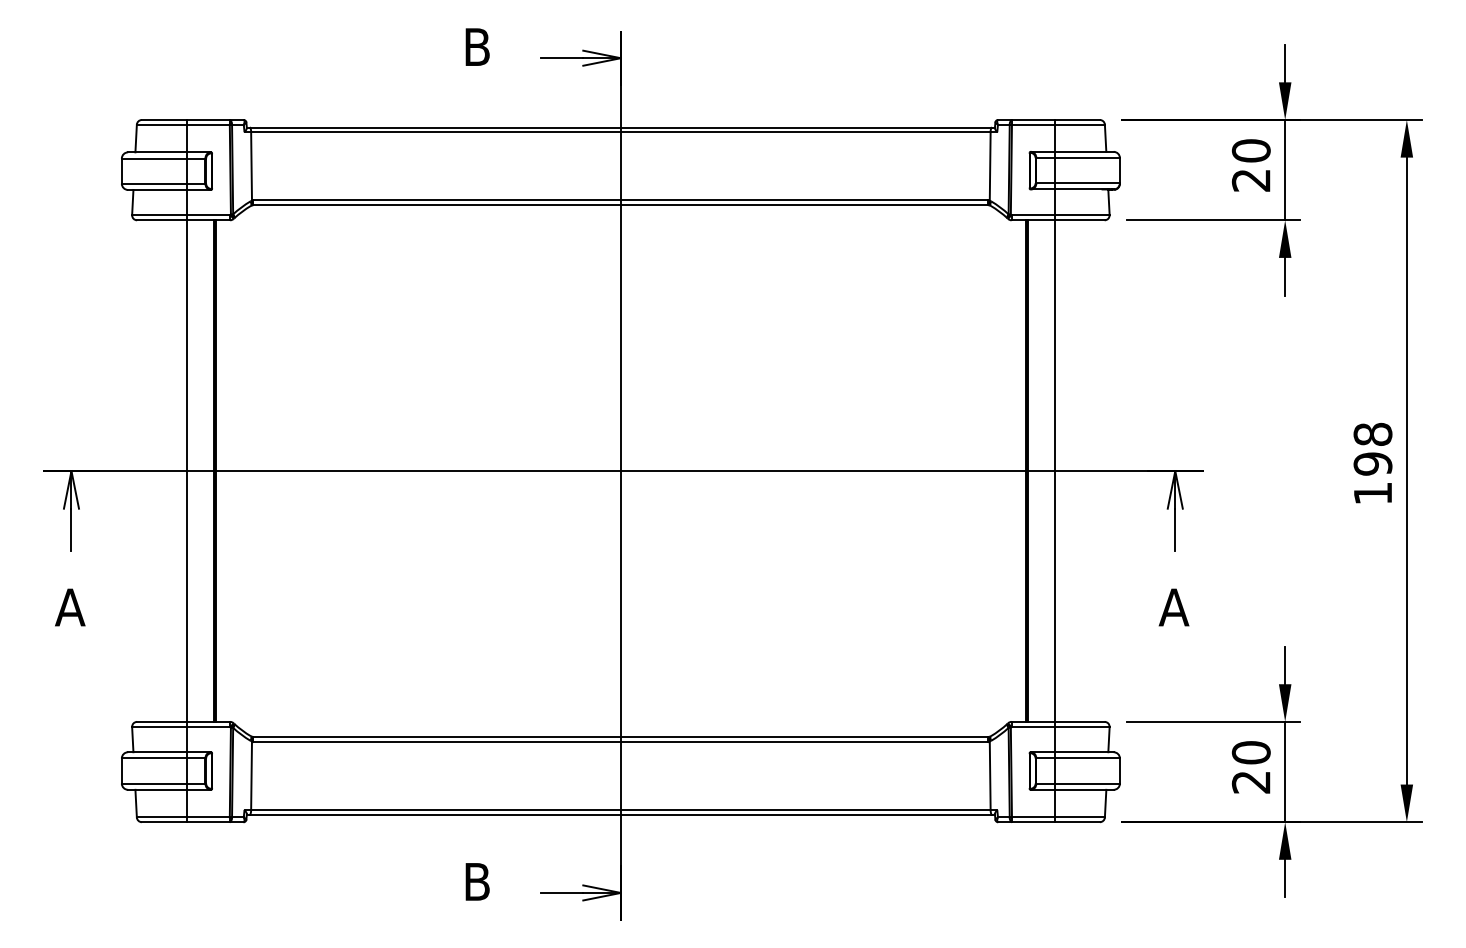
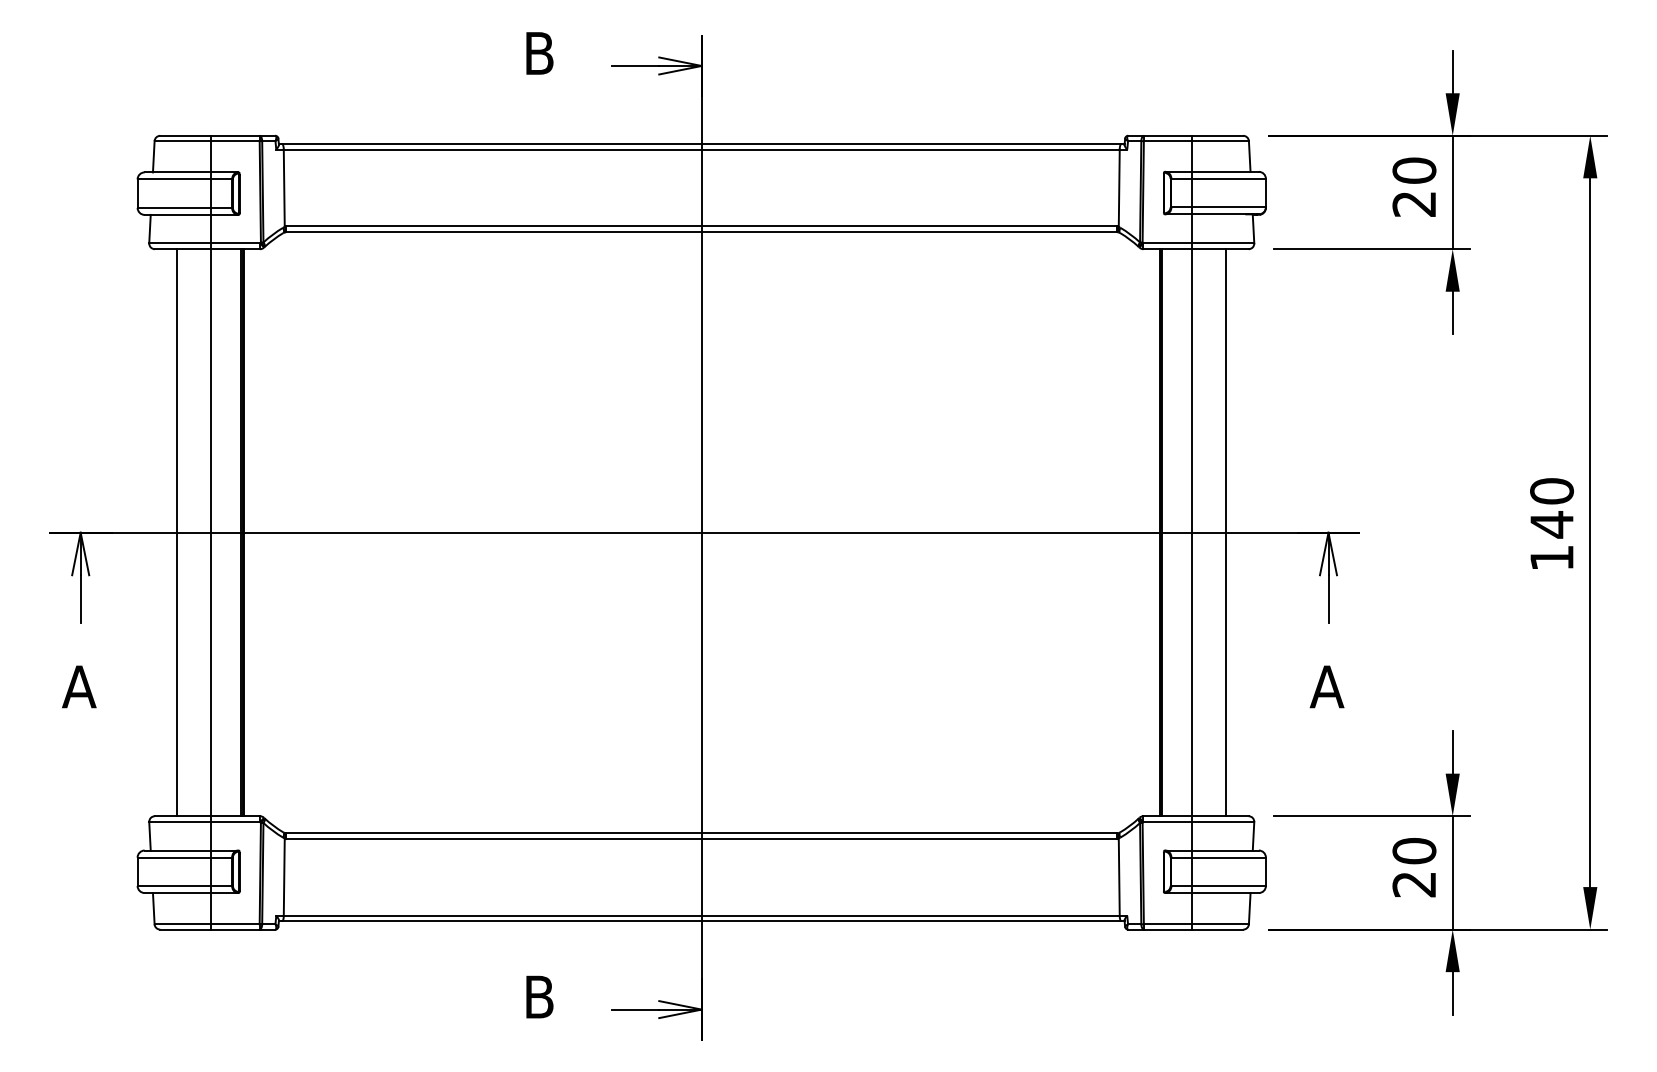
text: (1372, 449) -> (1551, 508), 198 -> 140
line: (157, 470) -> (177, 532), added
line: (1085, 470) -> (1226, 532), added

